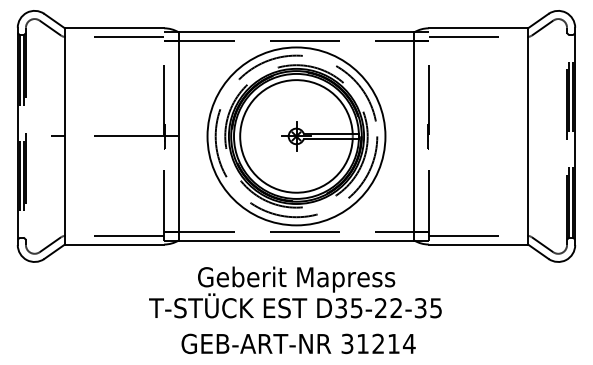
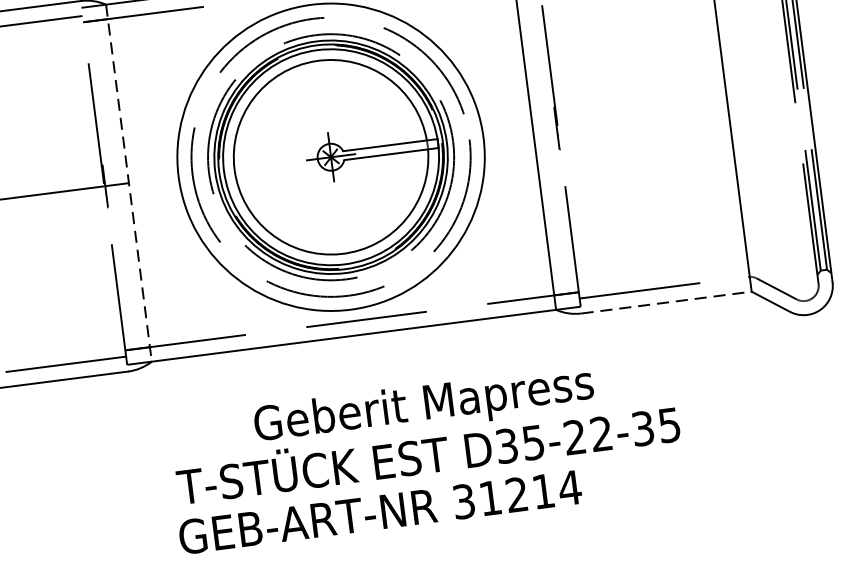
line: (178, 136) -> (128, 183), solid -> dashed
line: (478, 244) -> (666, 302), solid -> dashed
text: (295, 292) -> (425, 429), moved

